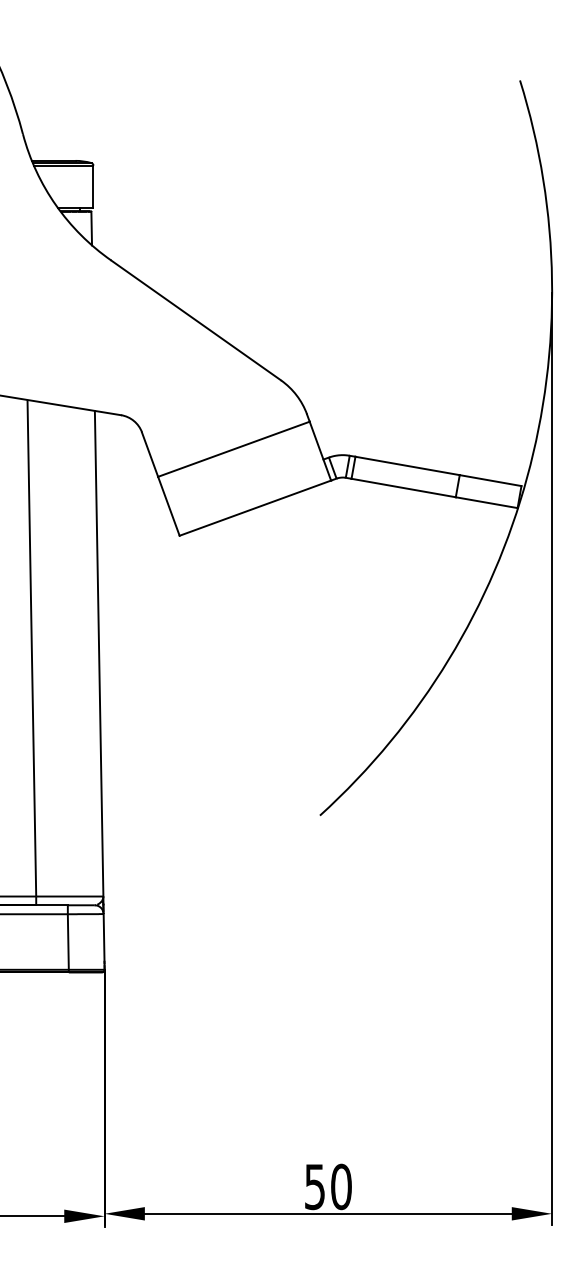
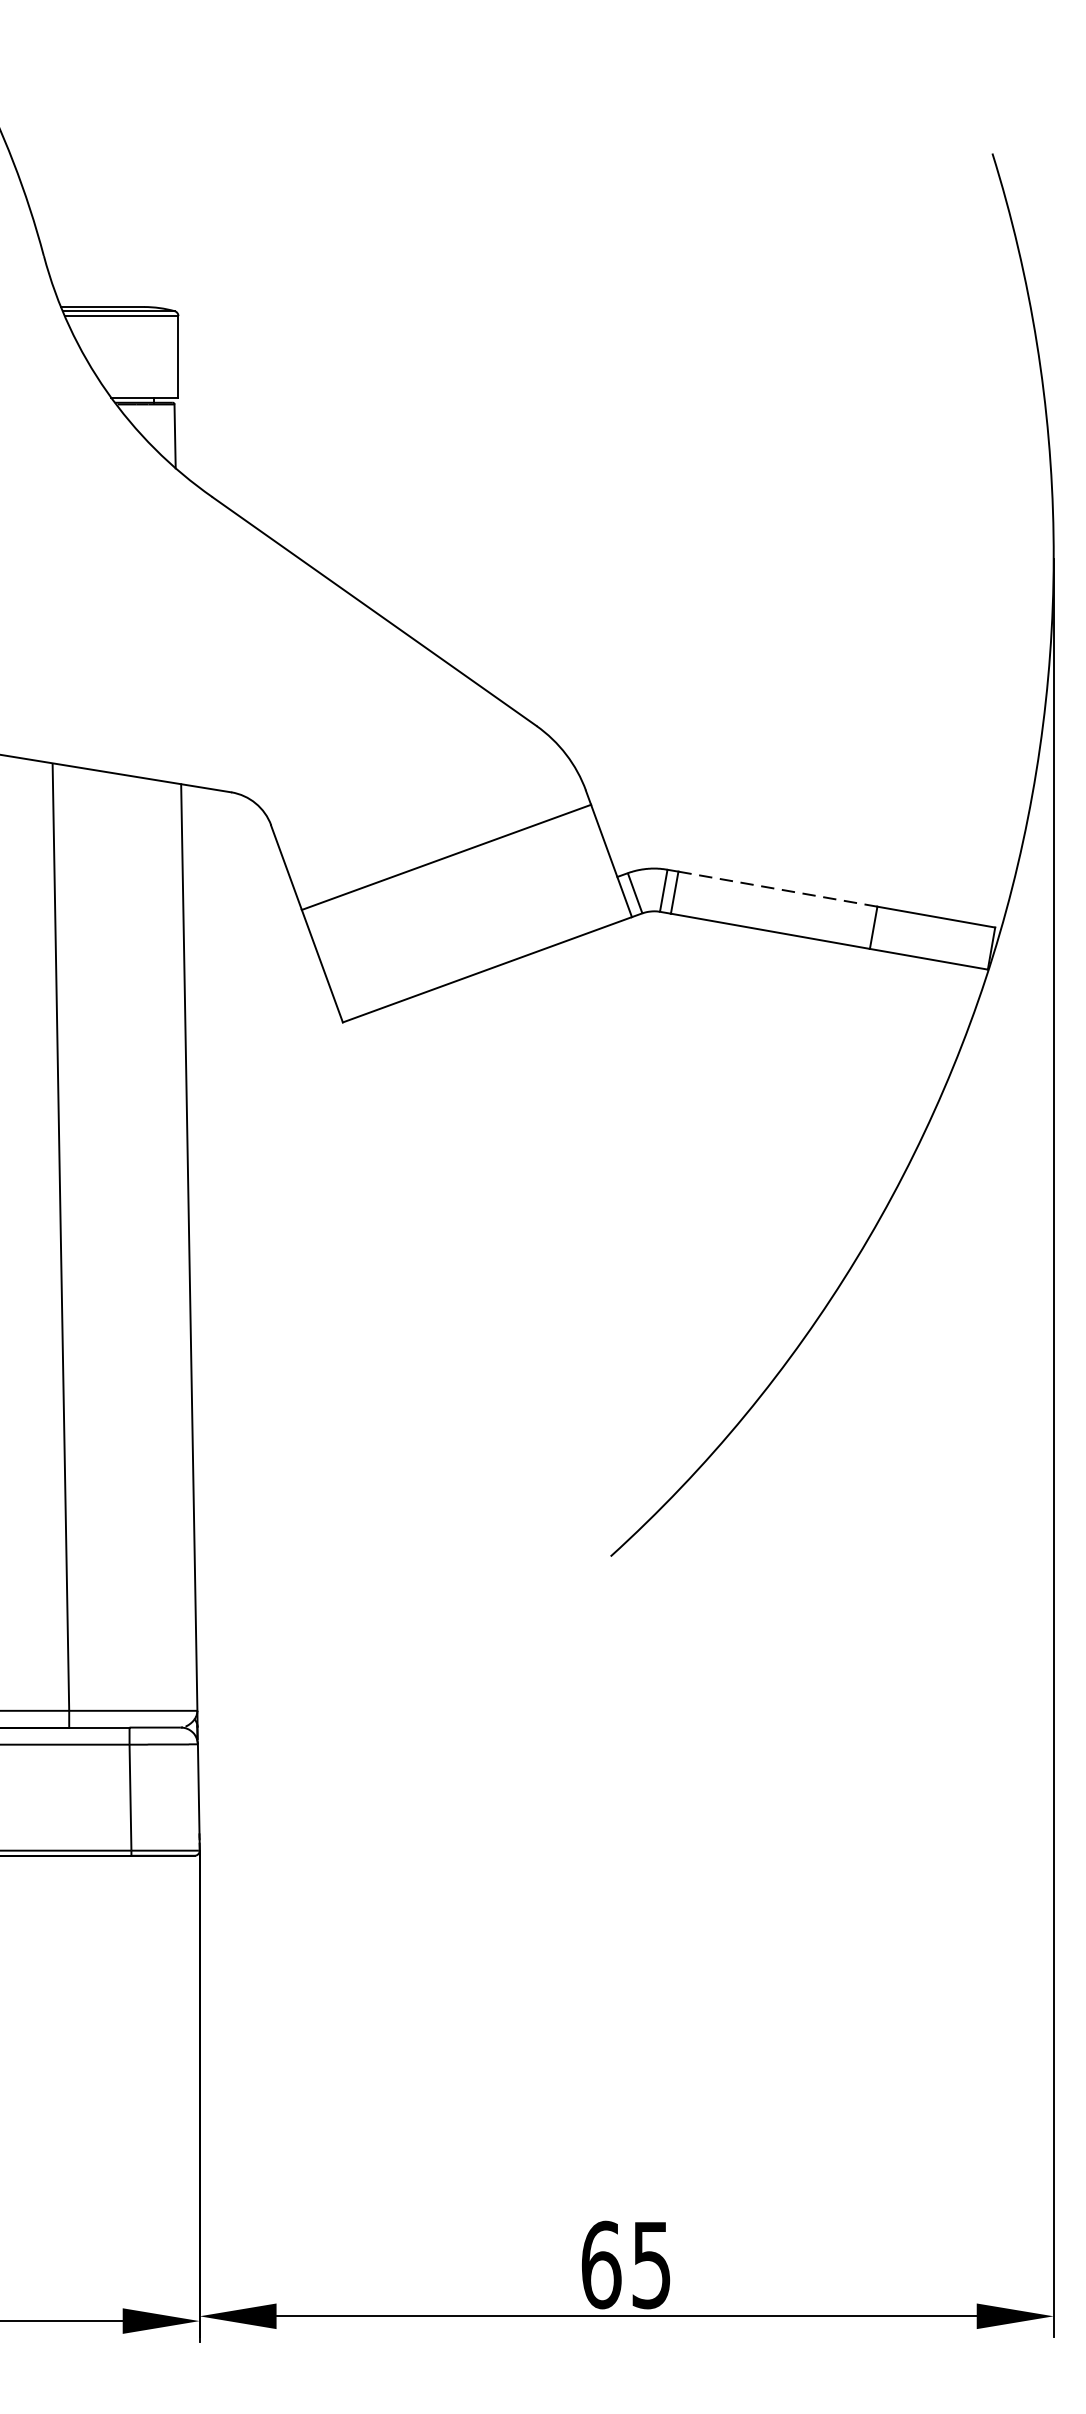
line: (407, 465) -> (777, 888), solid -> dashed
text: (327, 1186) -> (625, 2264), 50 -> 65

